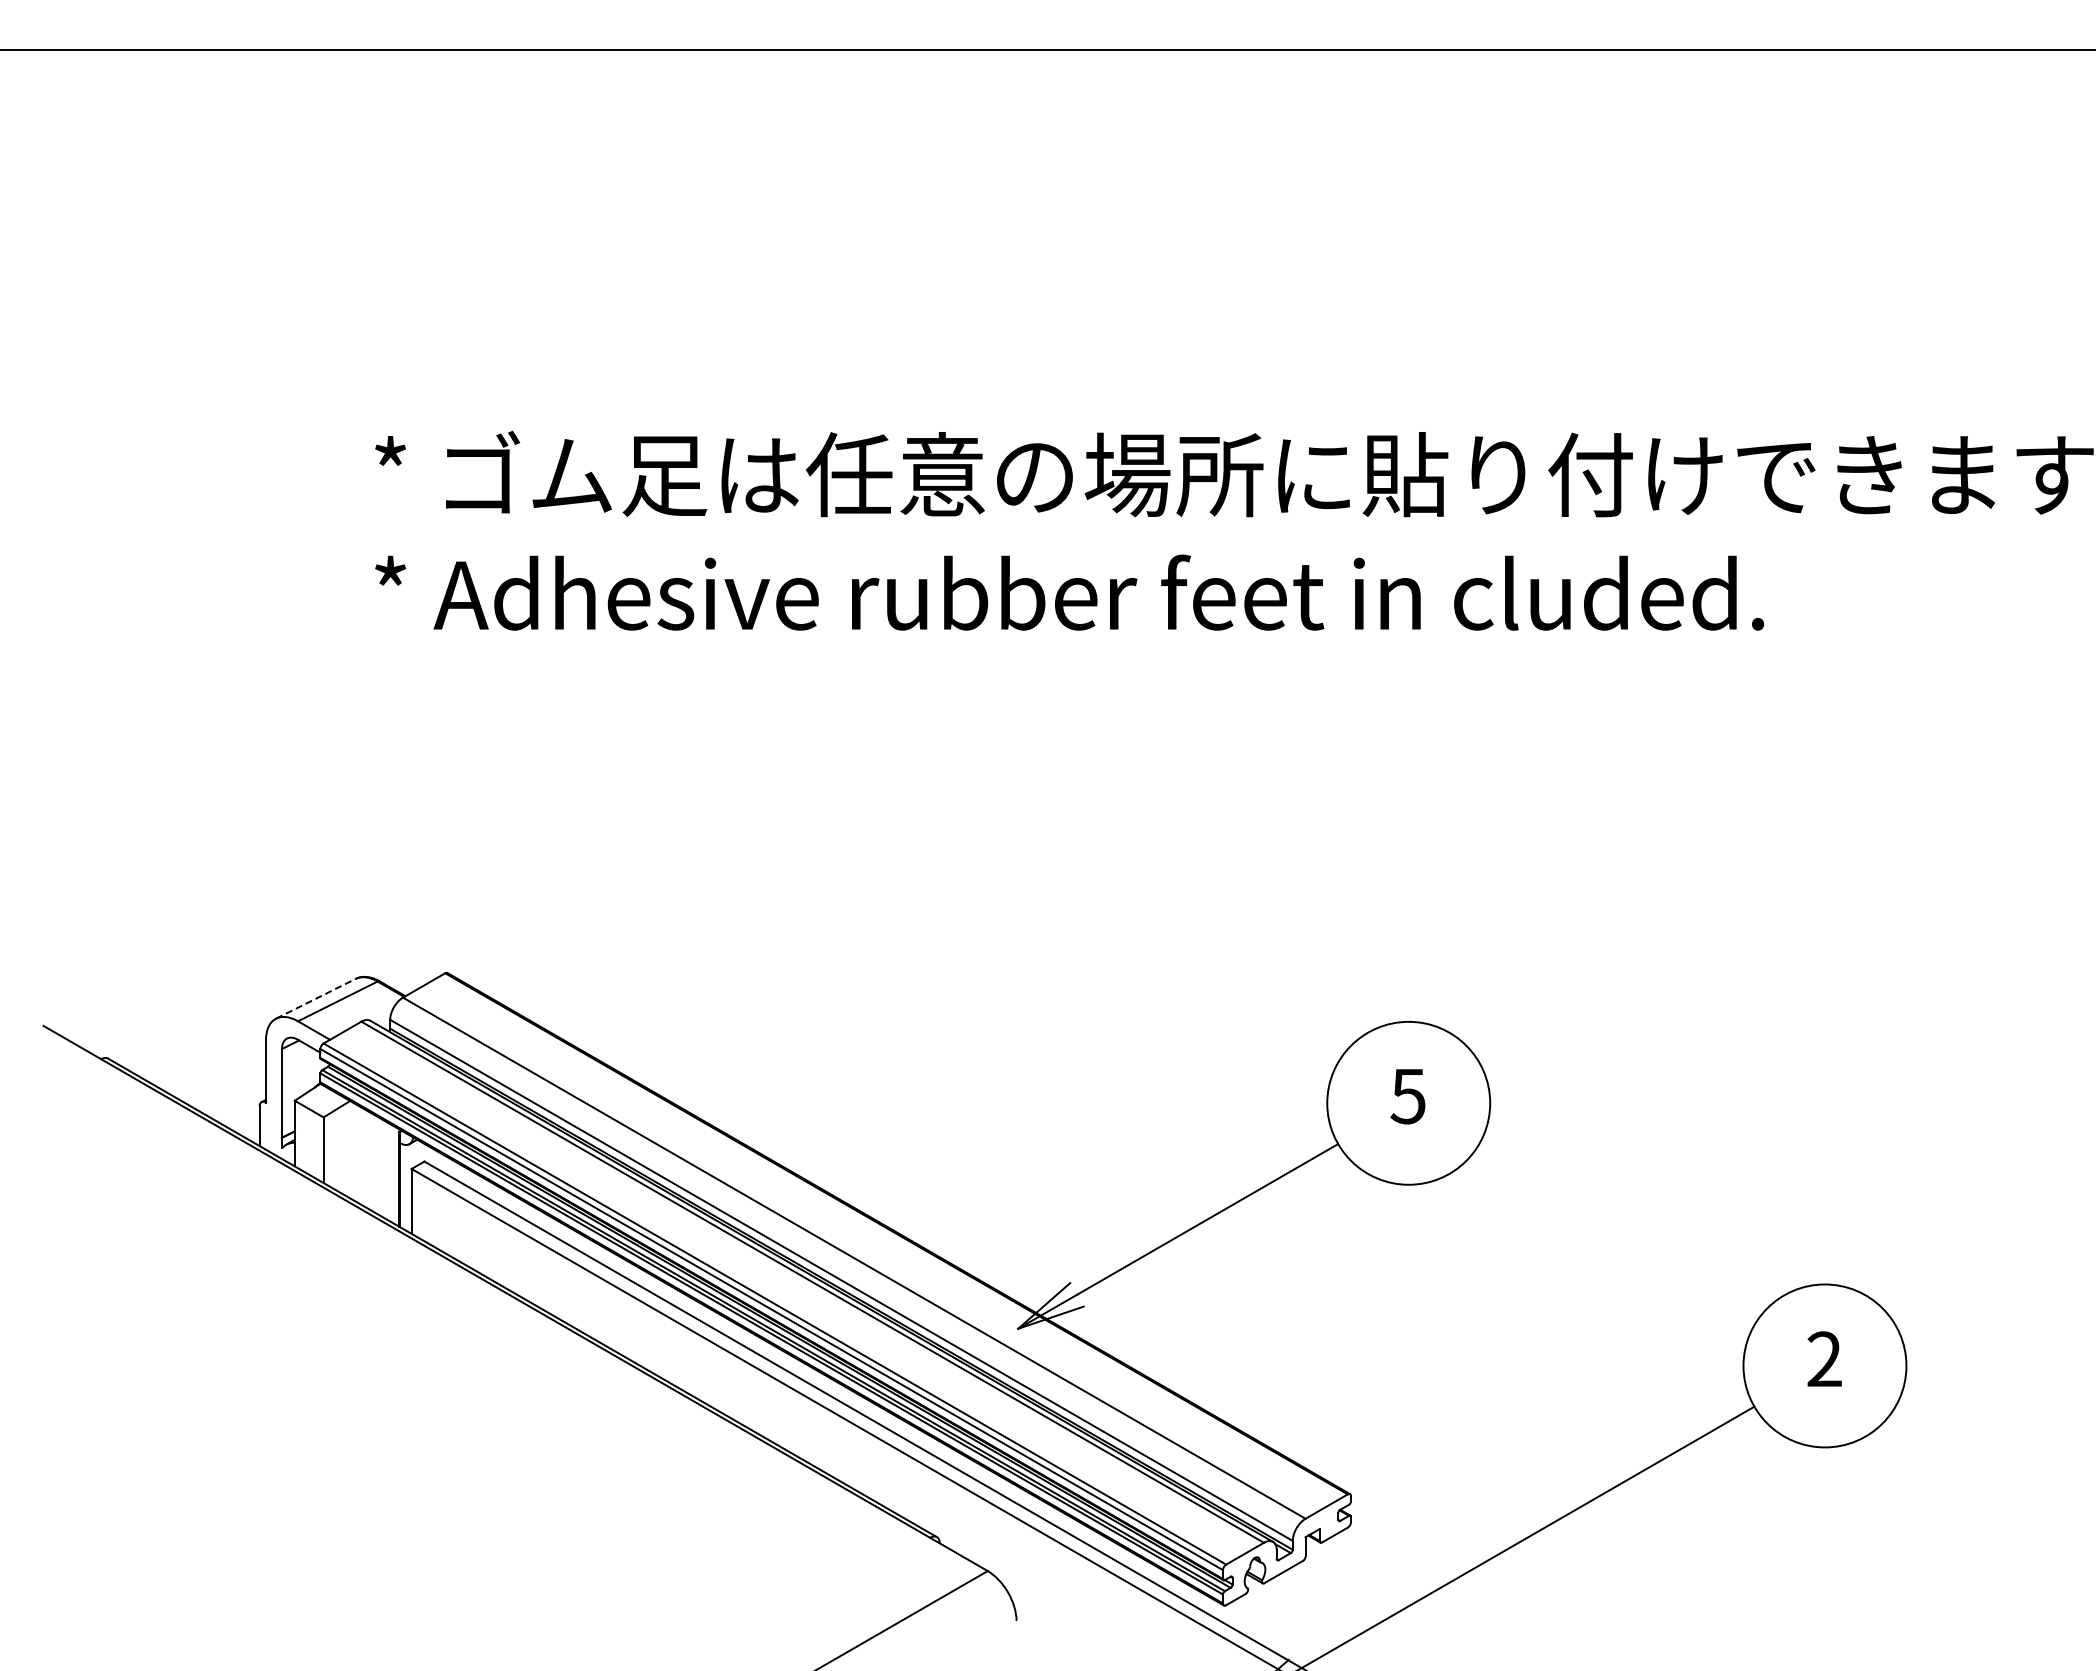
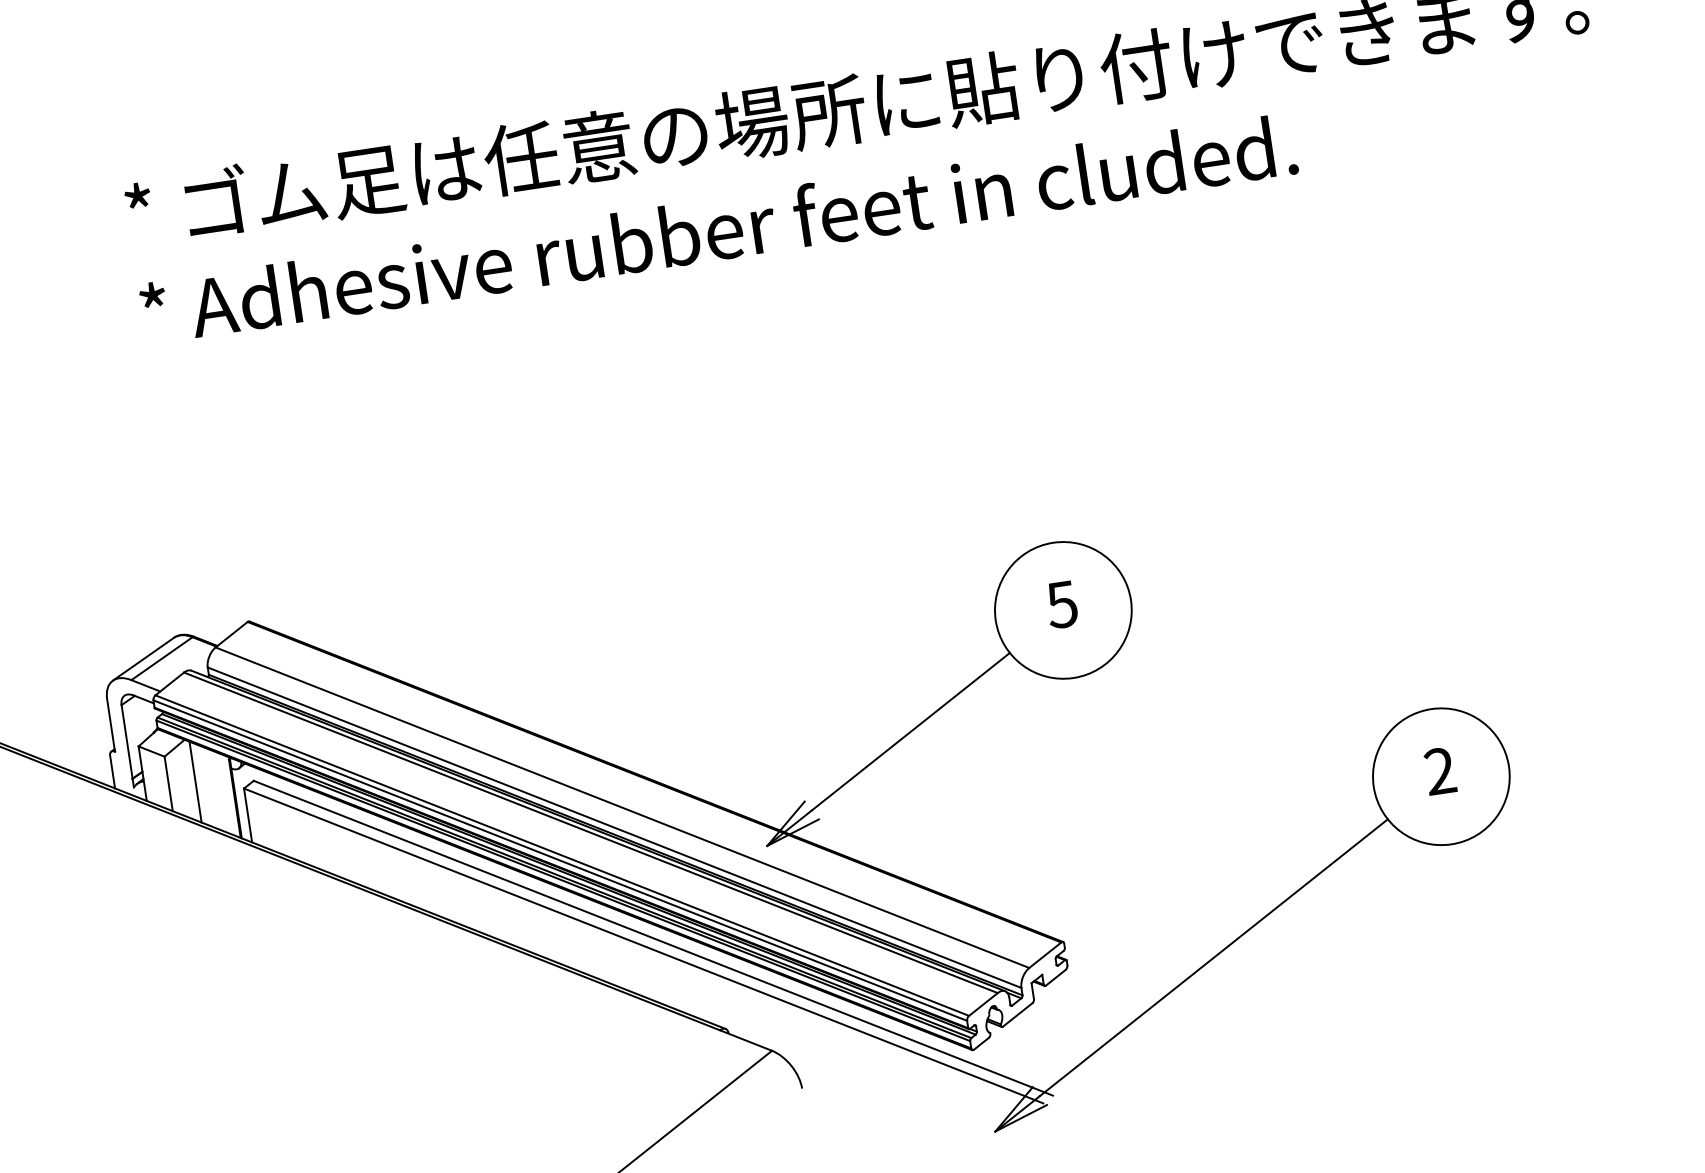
line: (316, 998) -> (143, 658), dashed -> solid
line: (355, 1152) -> (195, 781), added

